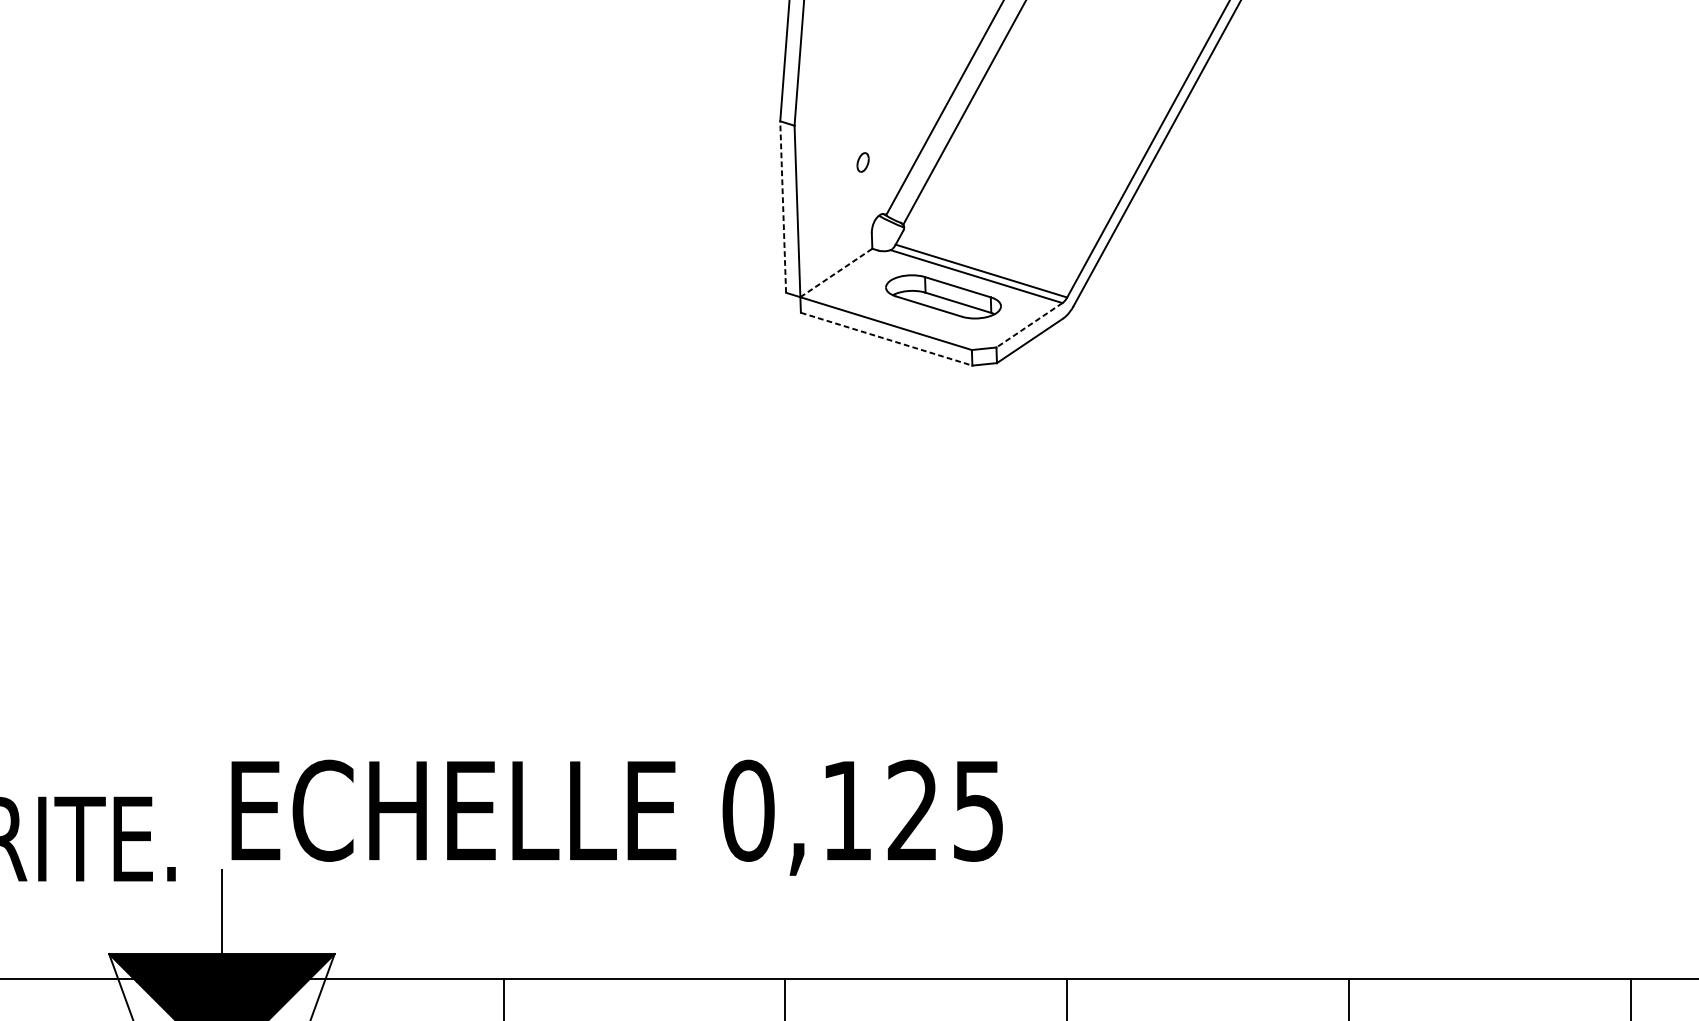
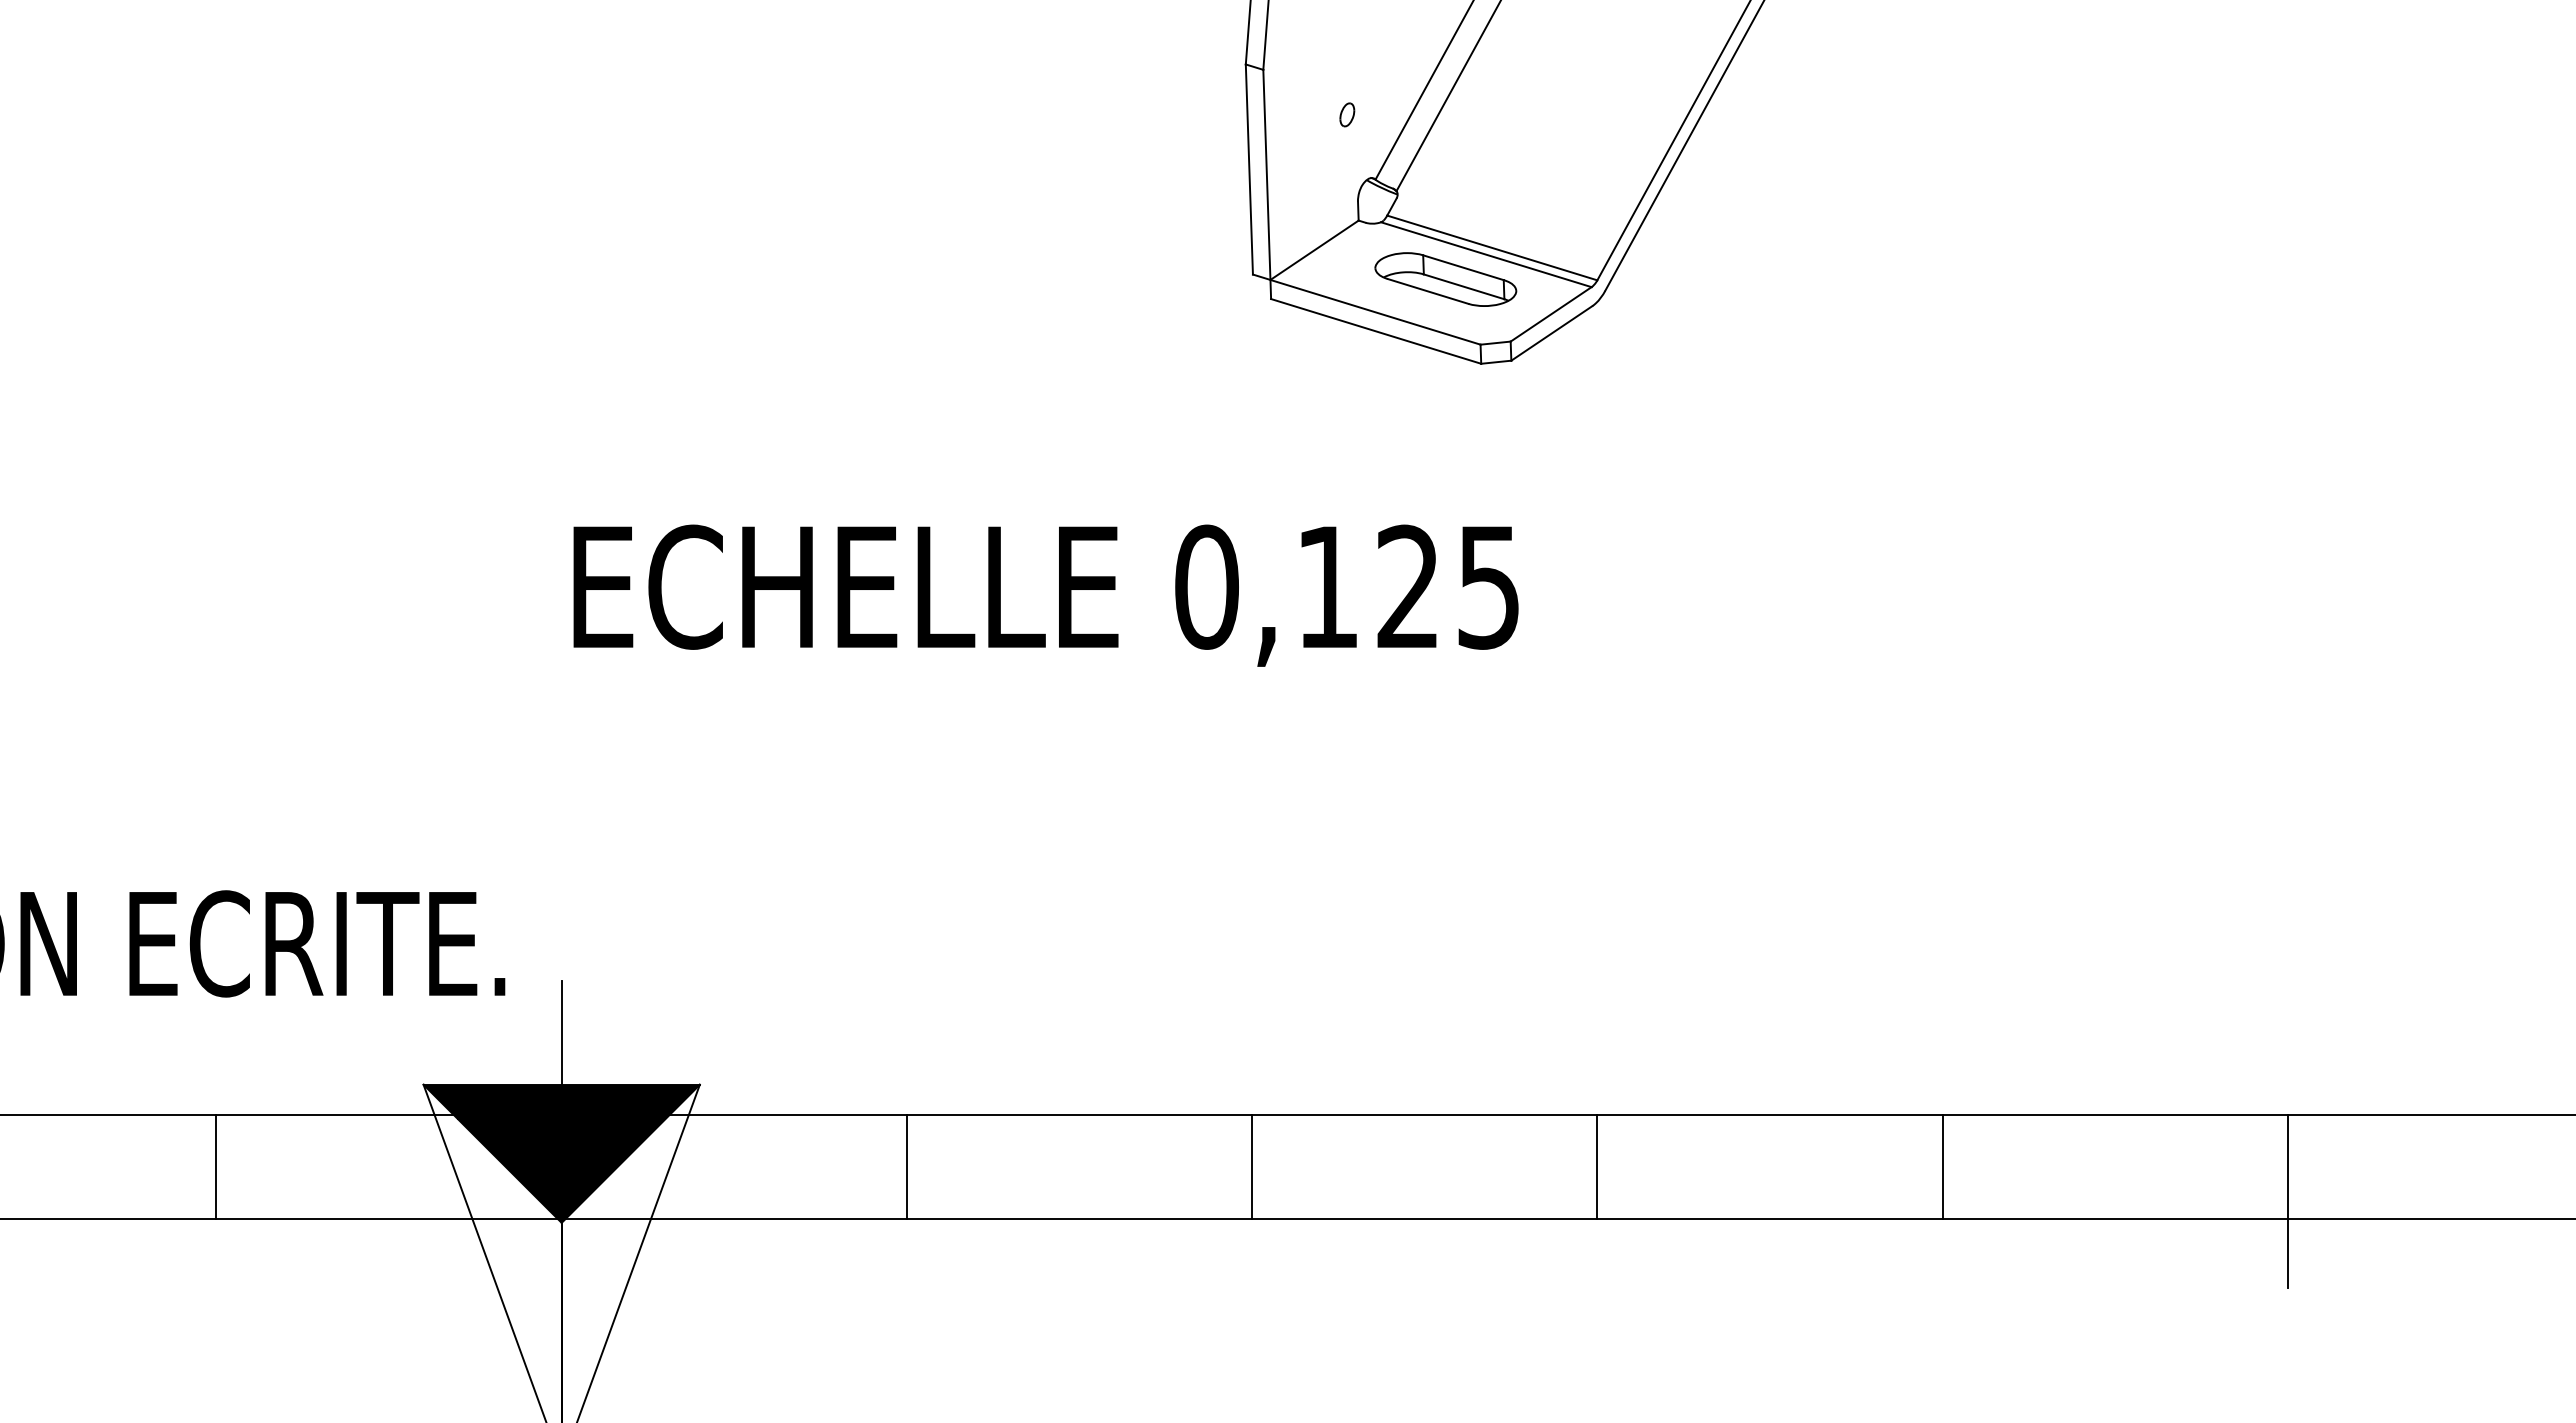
line: (783, 207) -> (1249, 169), dashed -> solid
line: (836, 273) -> (1314, 250), dashed -> solid
line: (1029, 325) -> (1551, 314), dashed -> solid
line: (886, 339) -> (1376, 331), dashed -> solid
text: (616, 817) -> (1045, 595), moved

